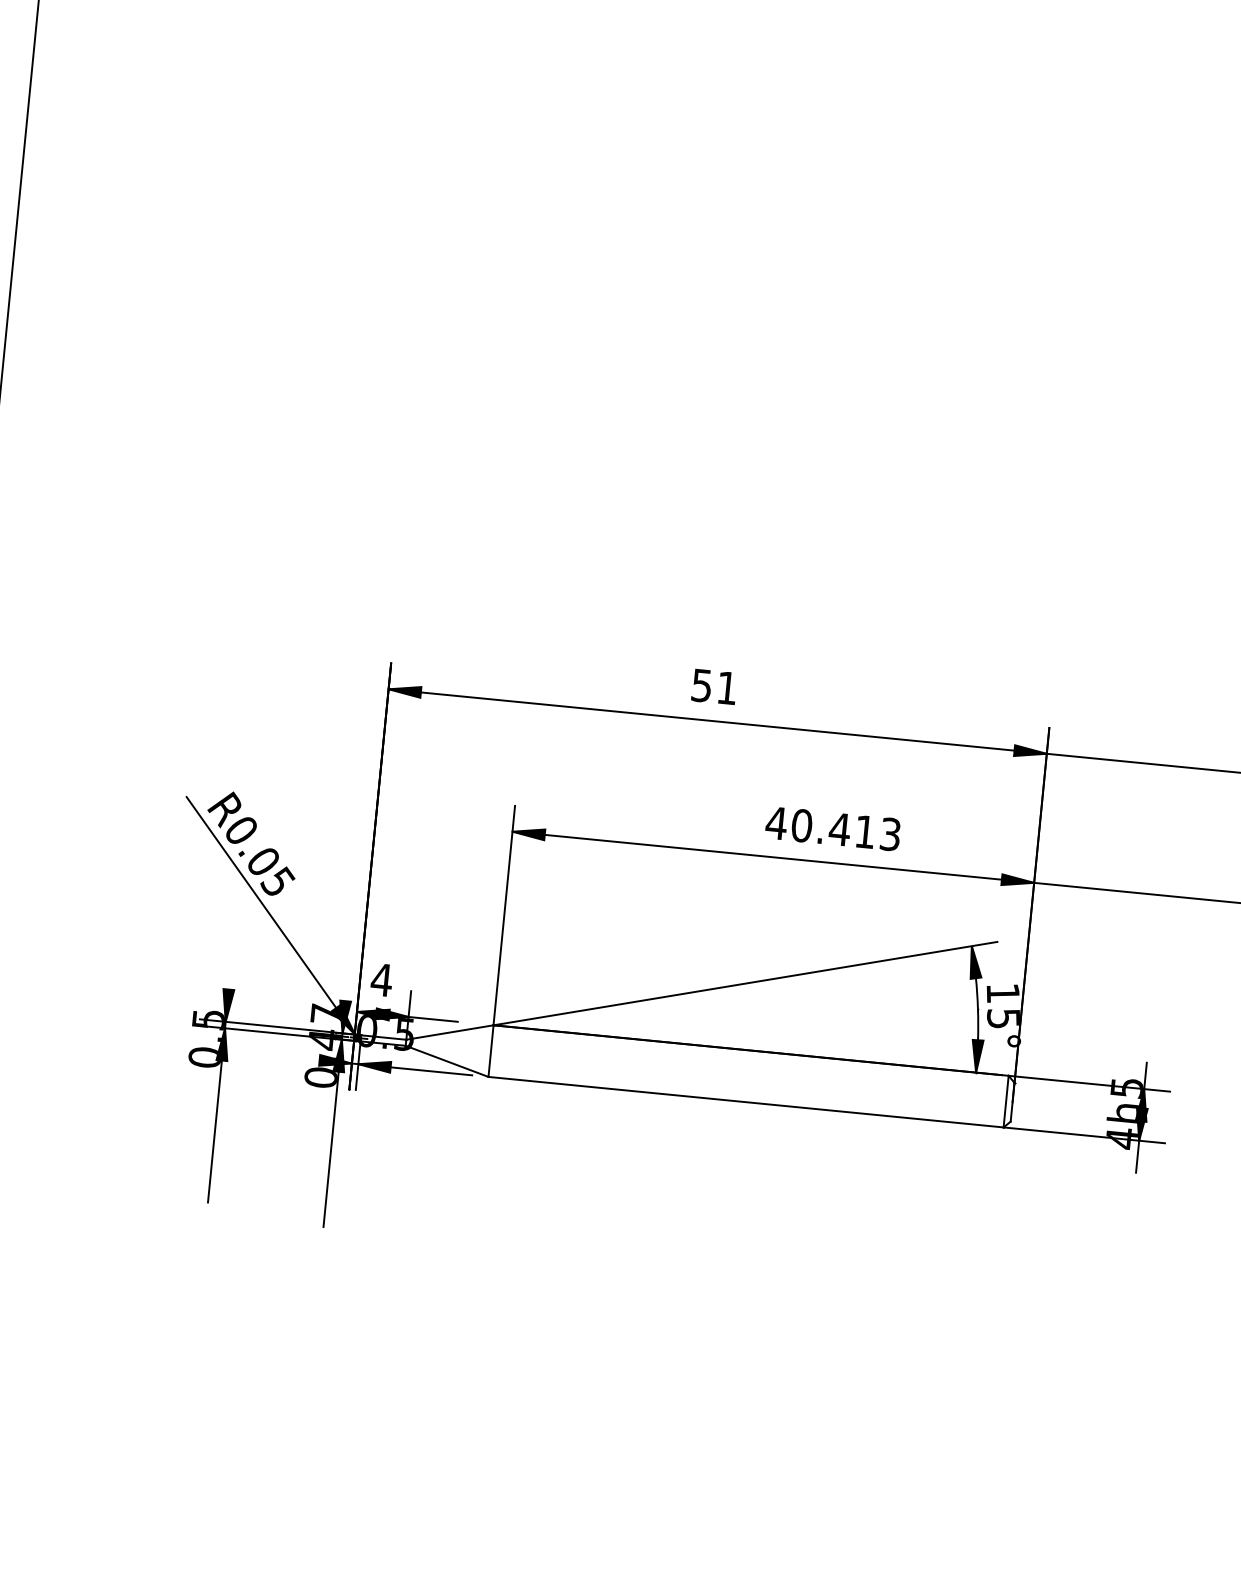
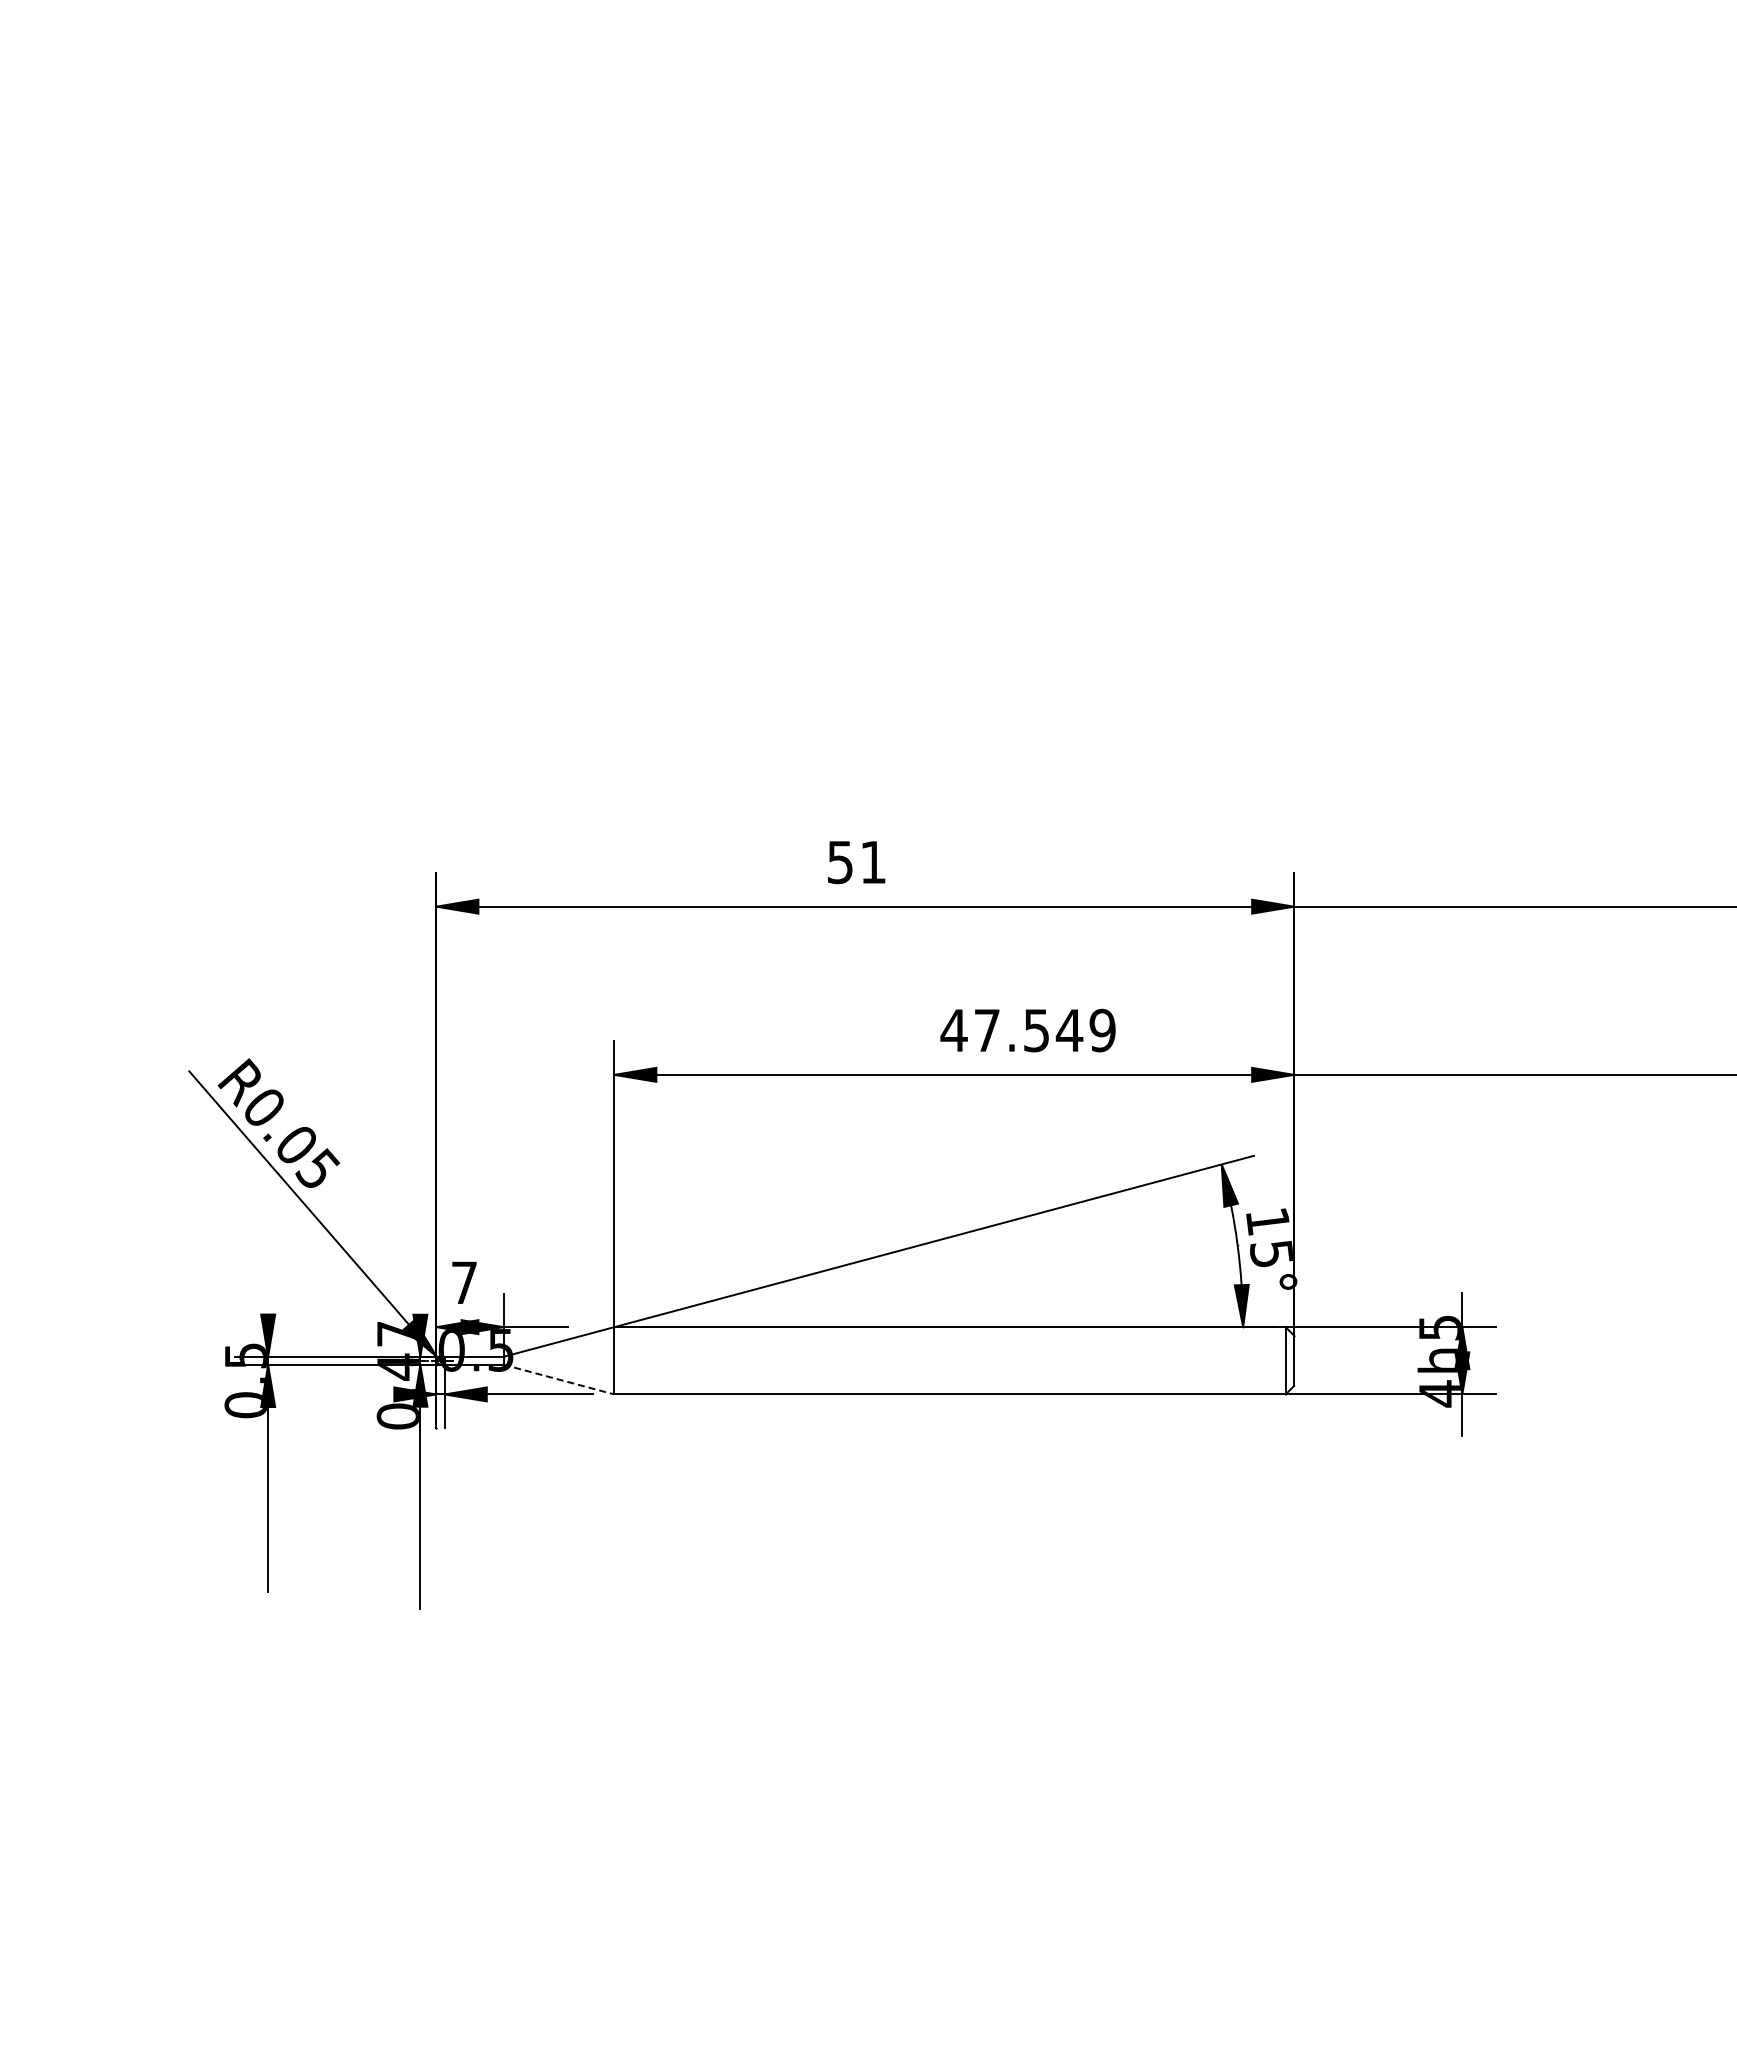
text: (845, 830) -> (1044, 1030), 40.413 -> 47.549
text: (381, 979) -> (464, 1282), 4 -> 7
line: (447, 1061) -> (559, 1379), solid -> dashed

